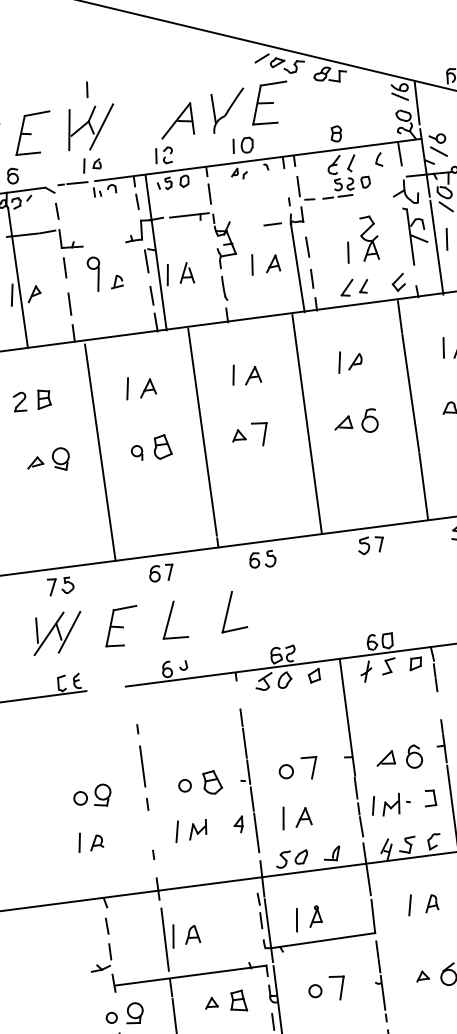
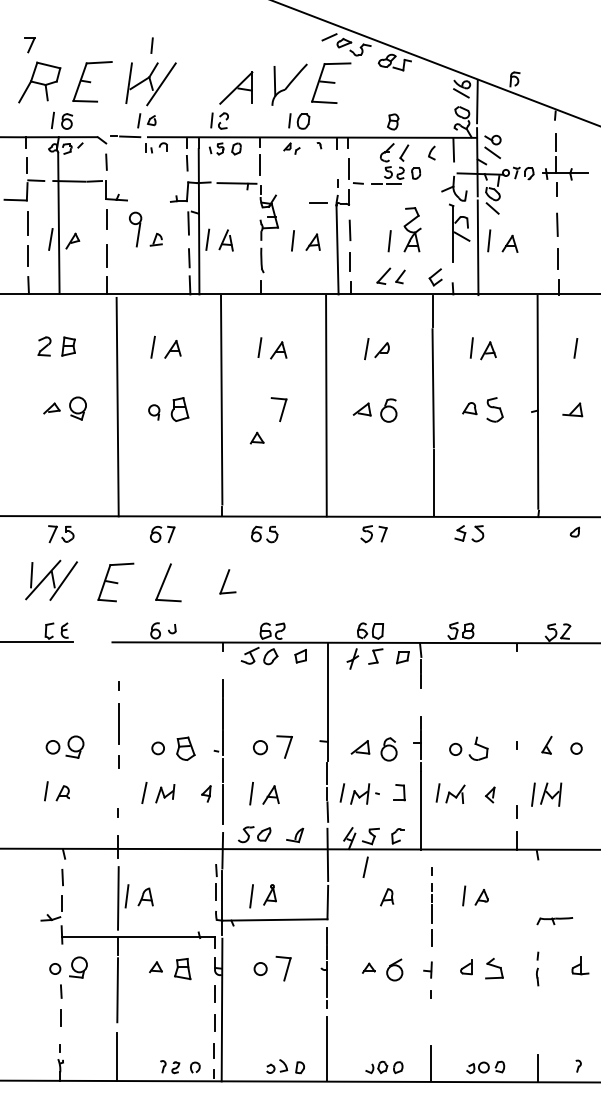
part: (238, 434) -> (256, 437), moved
part: (231, 611) -> (227, 581), size x0.6
line: (409, 904) -> (365, 866), moved

